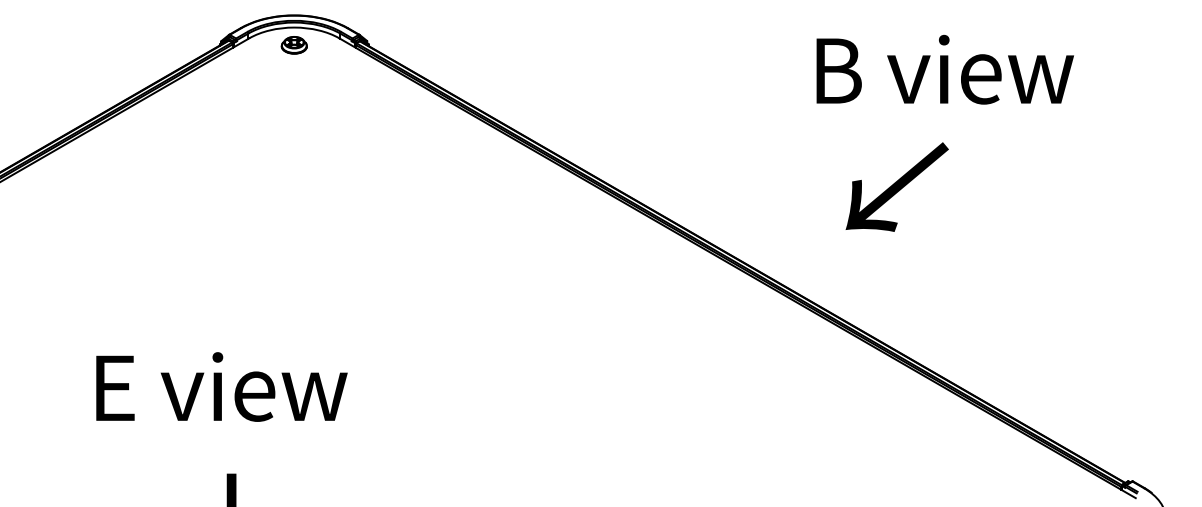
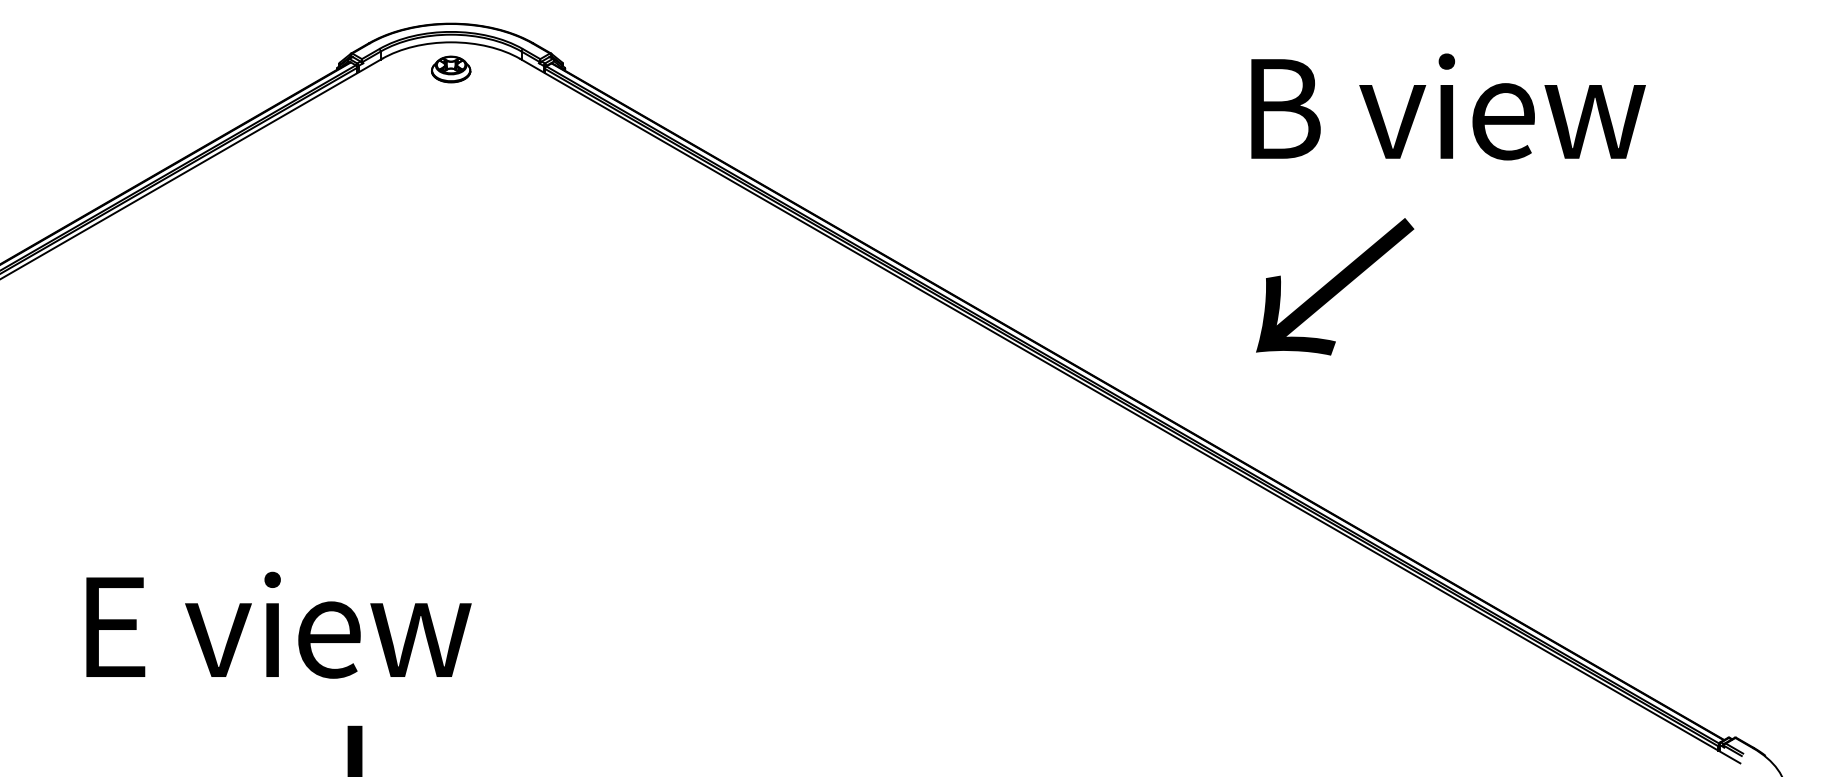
text: (896, 186) -> (1333, 285), moved
text: (221, 386) -> (278, 624), moved

